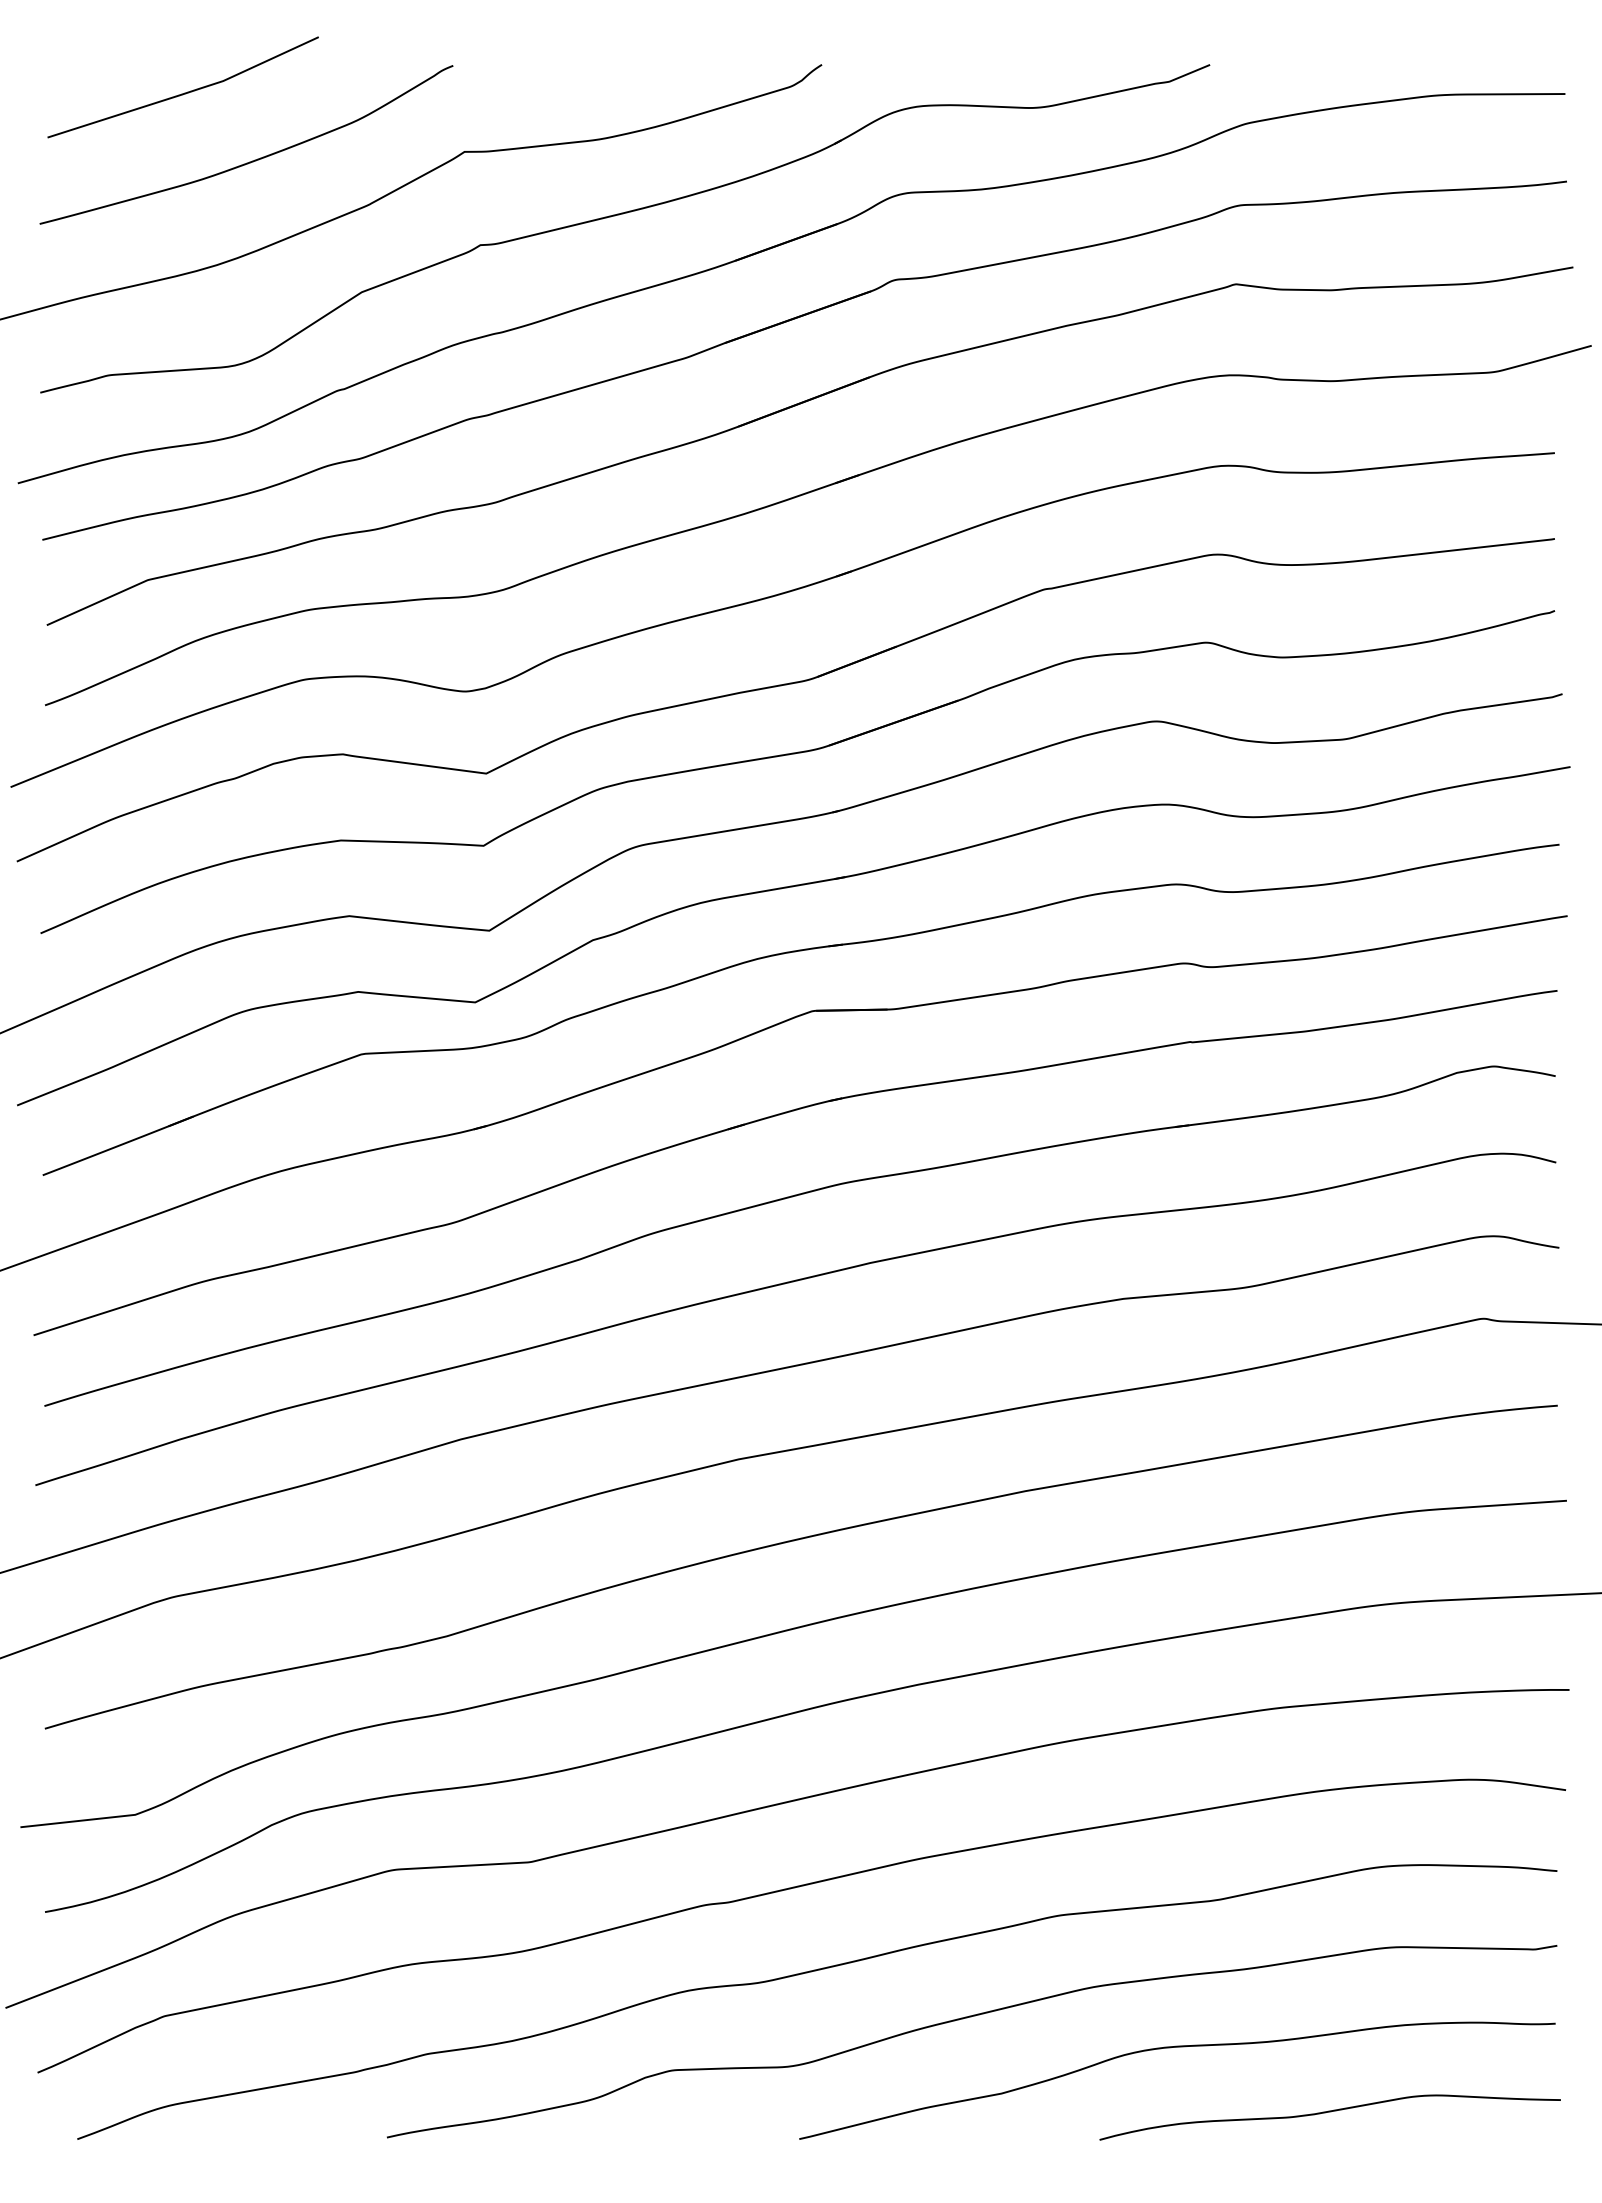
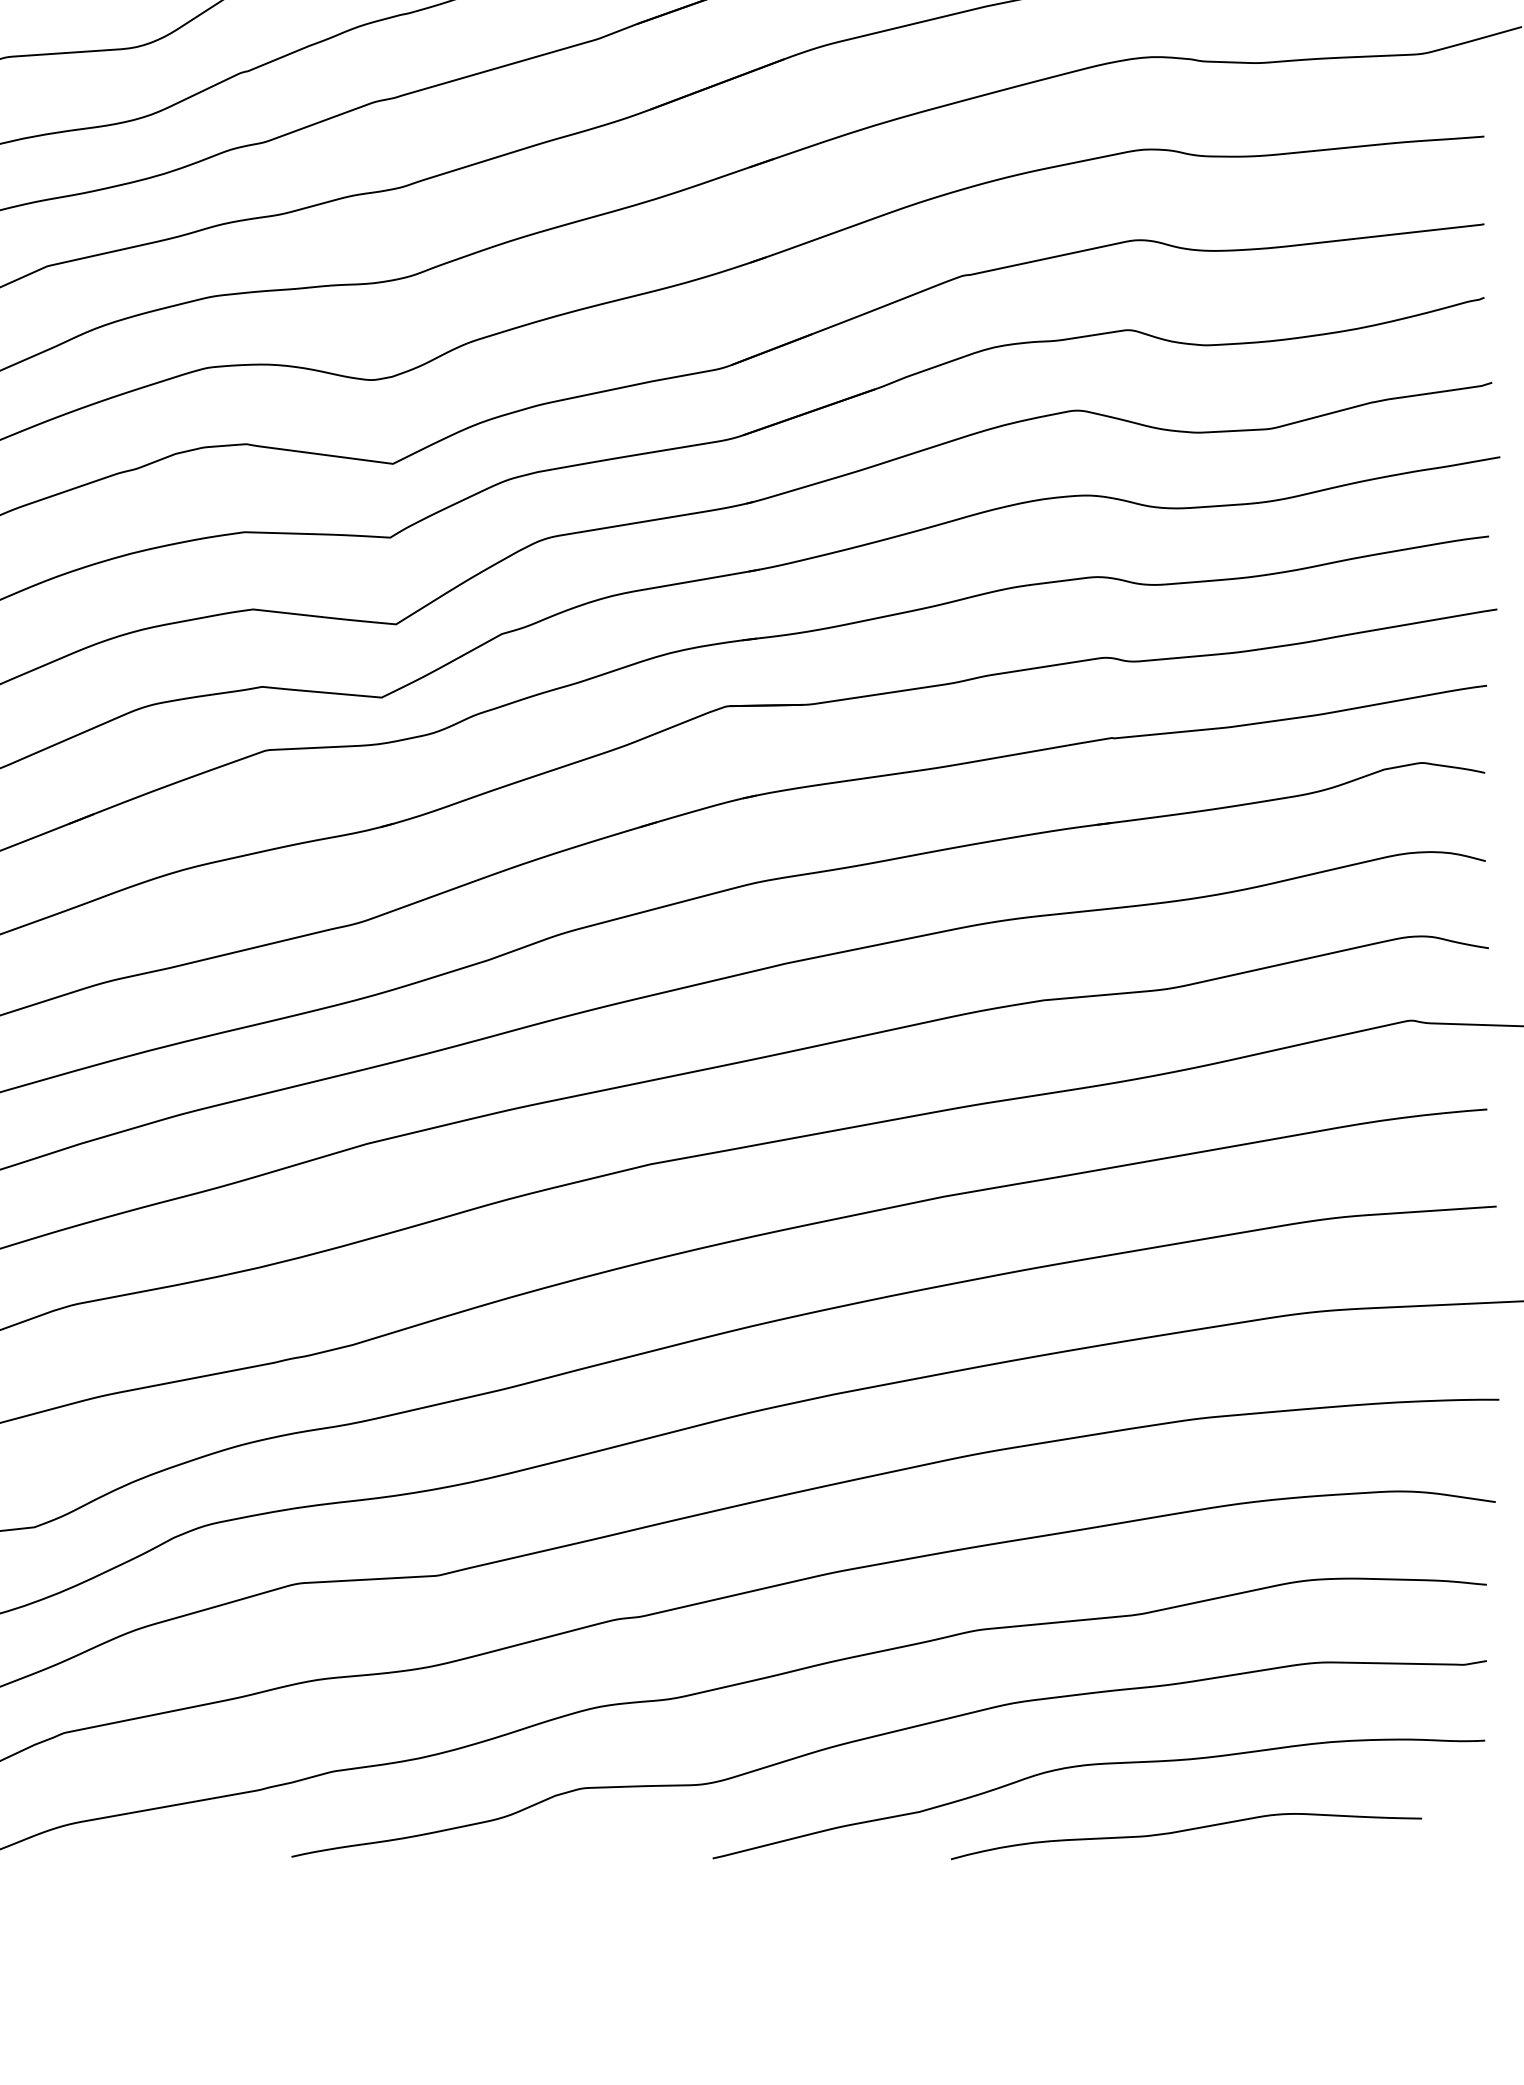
curve: (1329, 2112) -> (1185, 1831), moved

